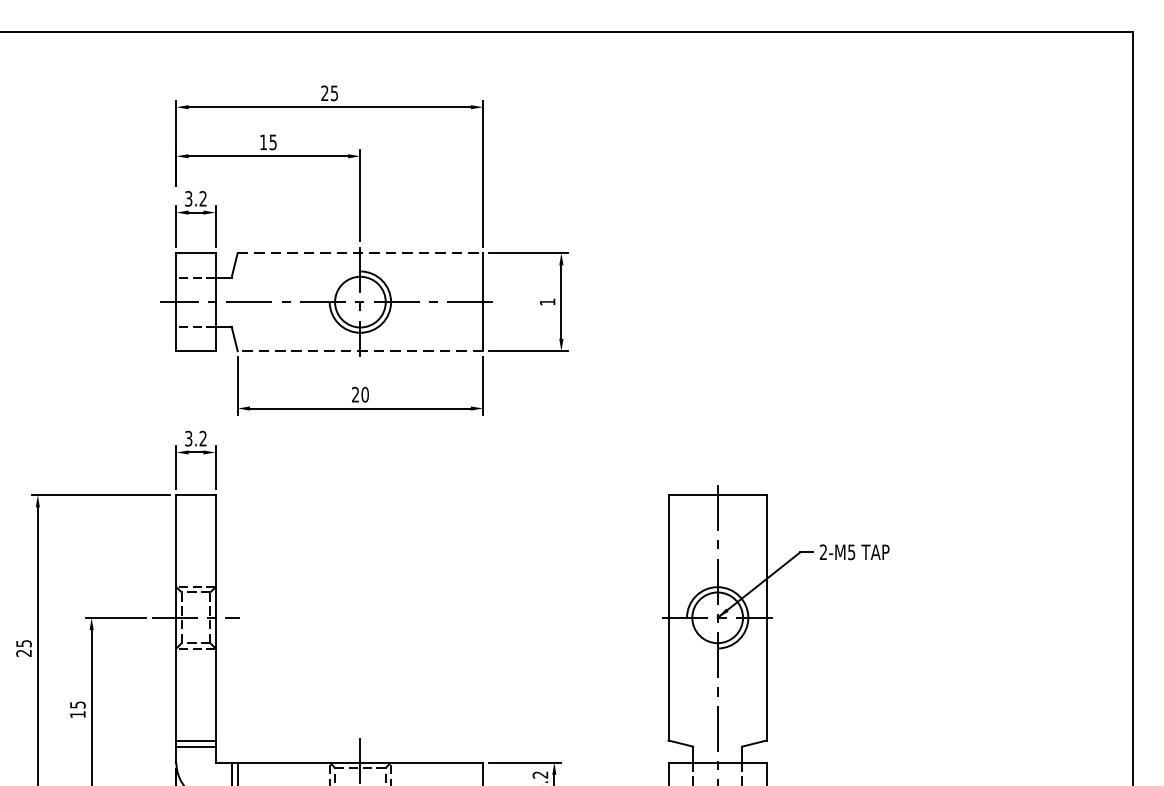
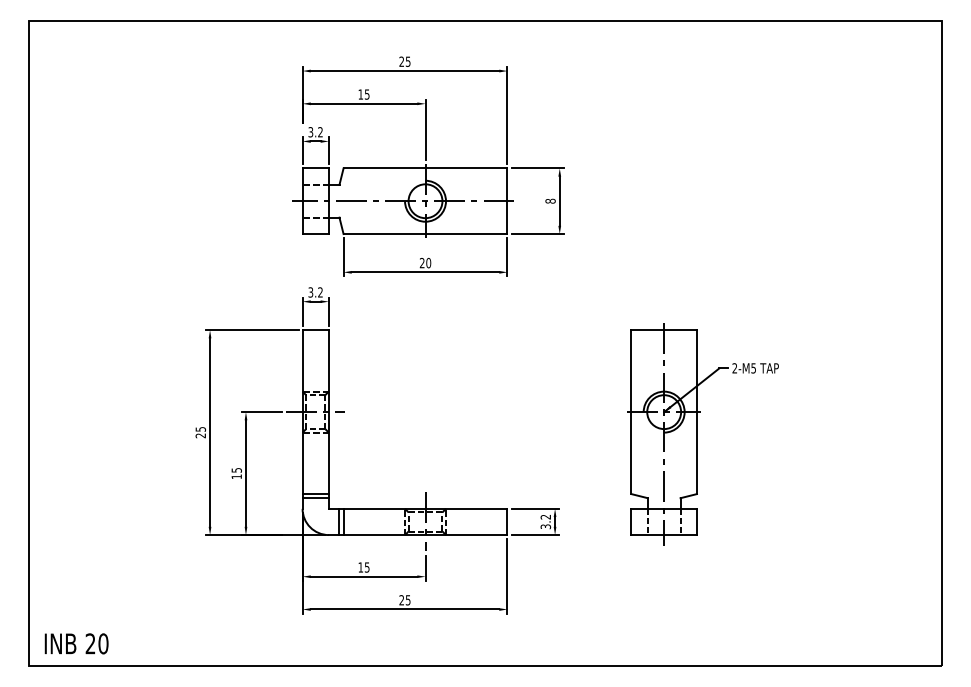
line: (360, 253) -> (425, 168), dashed -> solid
text: (547, 301) -> (550, 200), 1 -> 8
line: (360, 351) -> (425, 234), dashed -> solid

